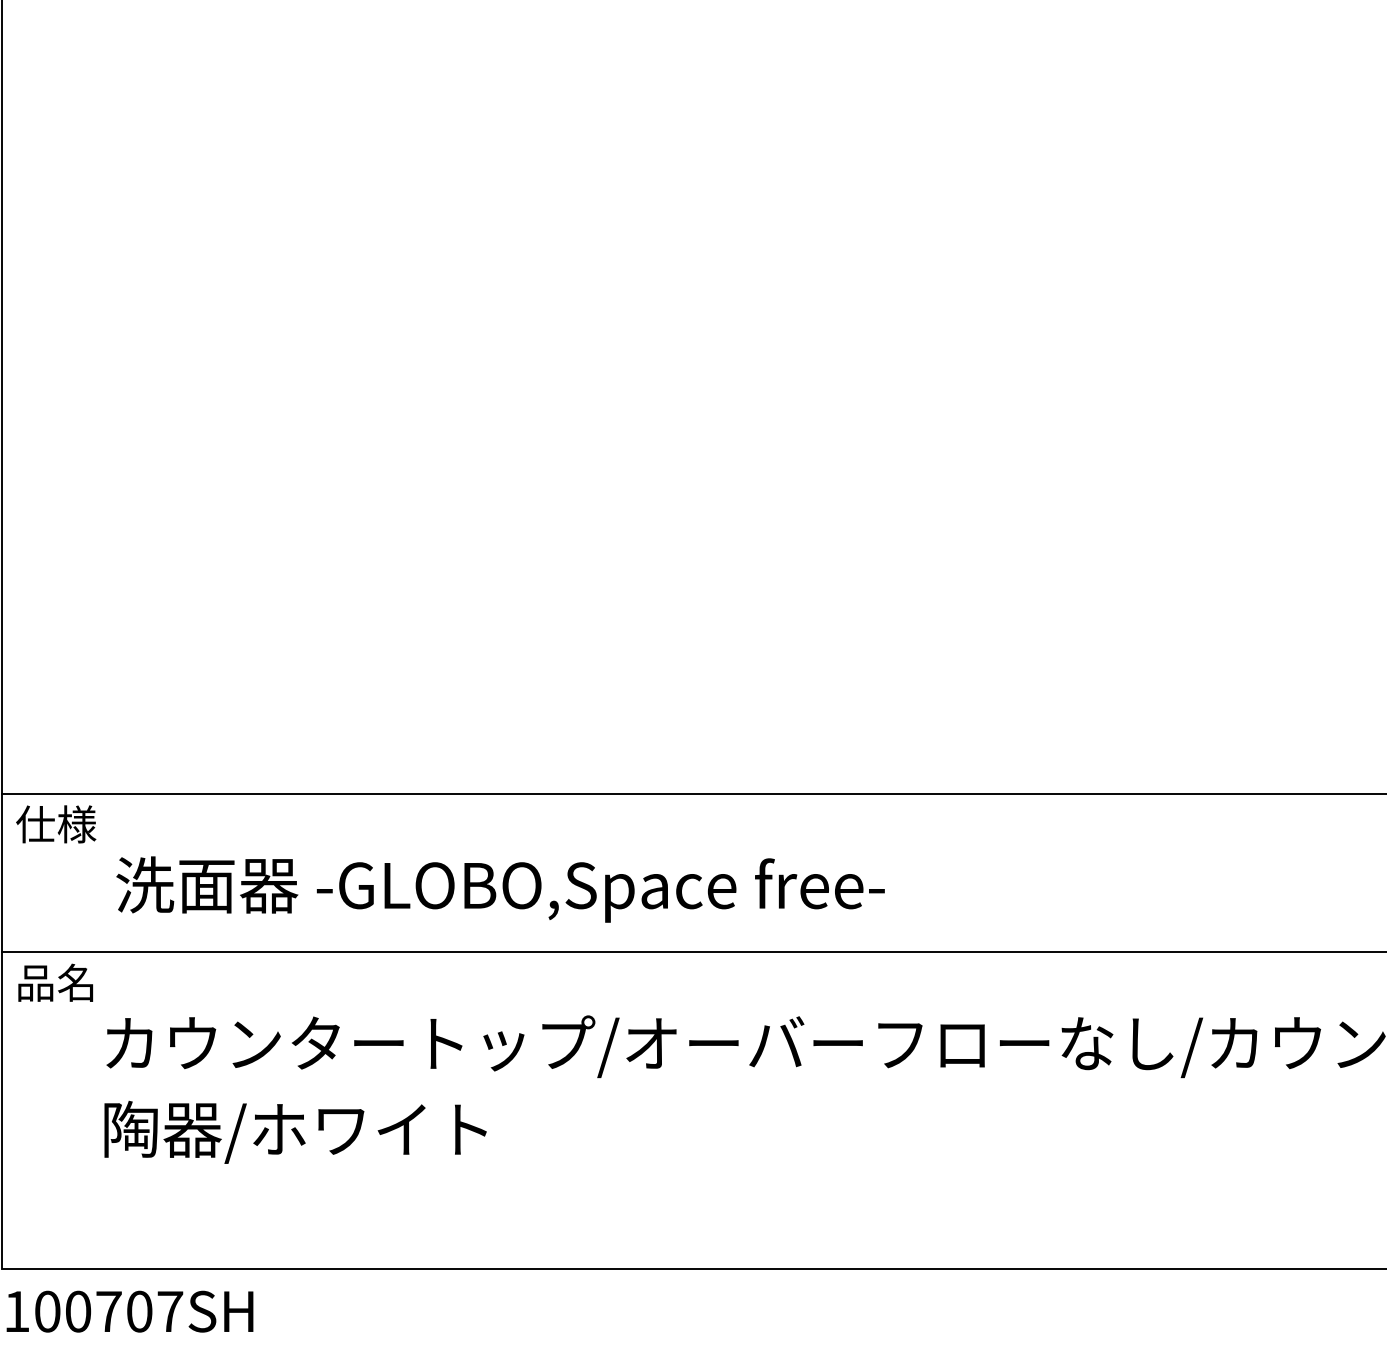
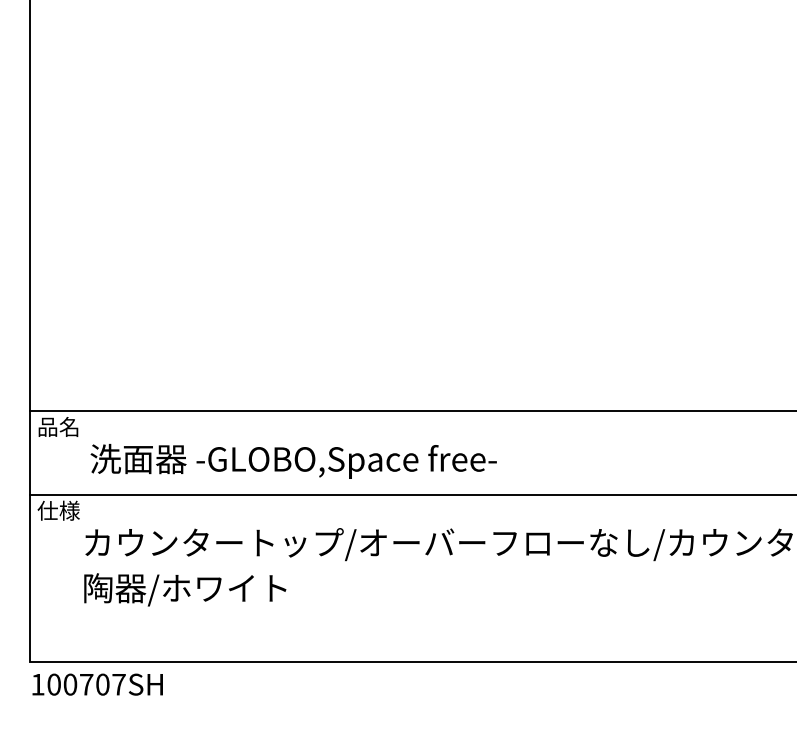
text: (55, 823) -> (58, 426), 仕様 -> 品名
text: (55, 982) -> (58, 510), 品名 -> 仕様

